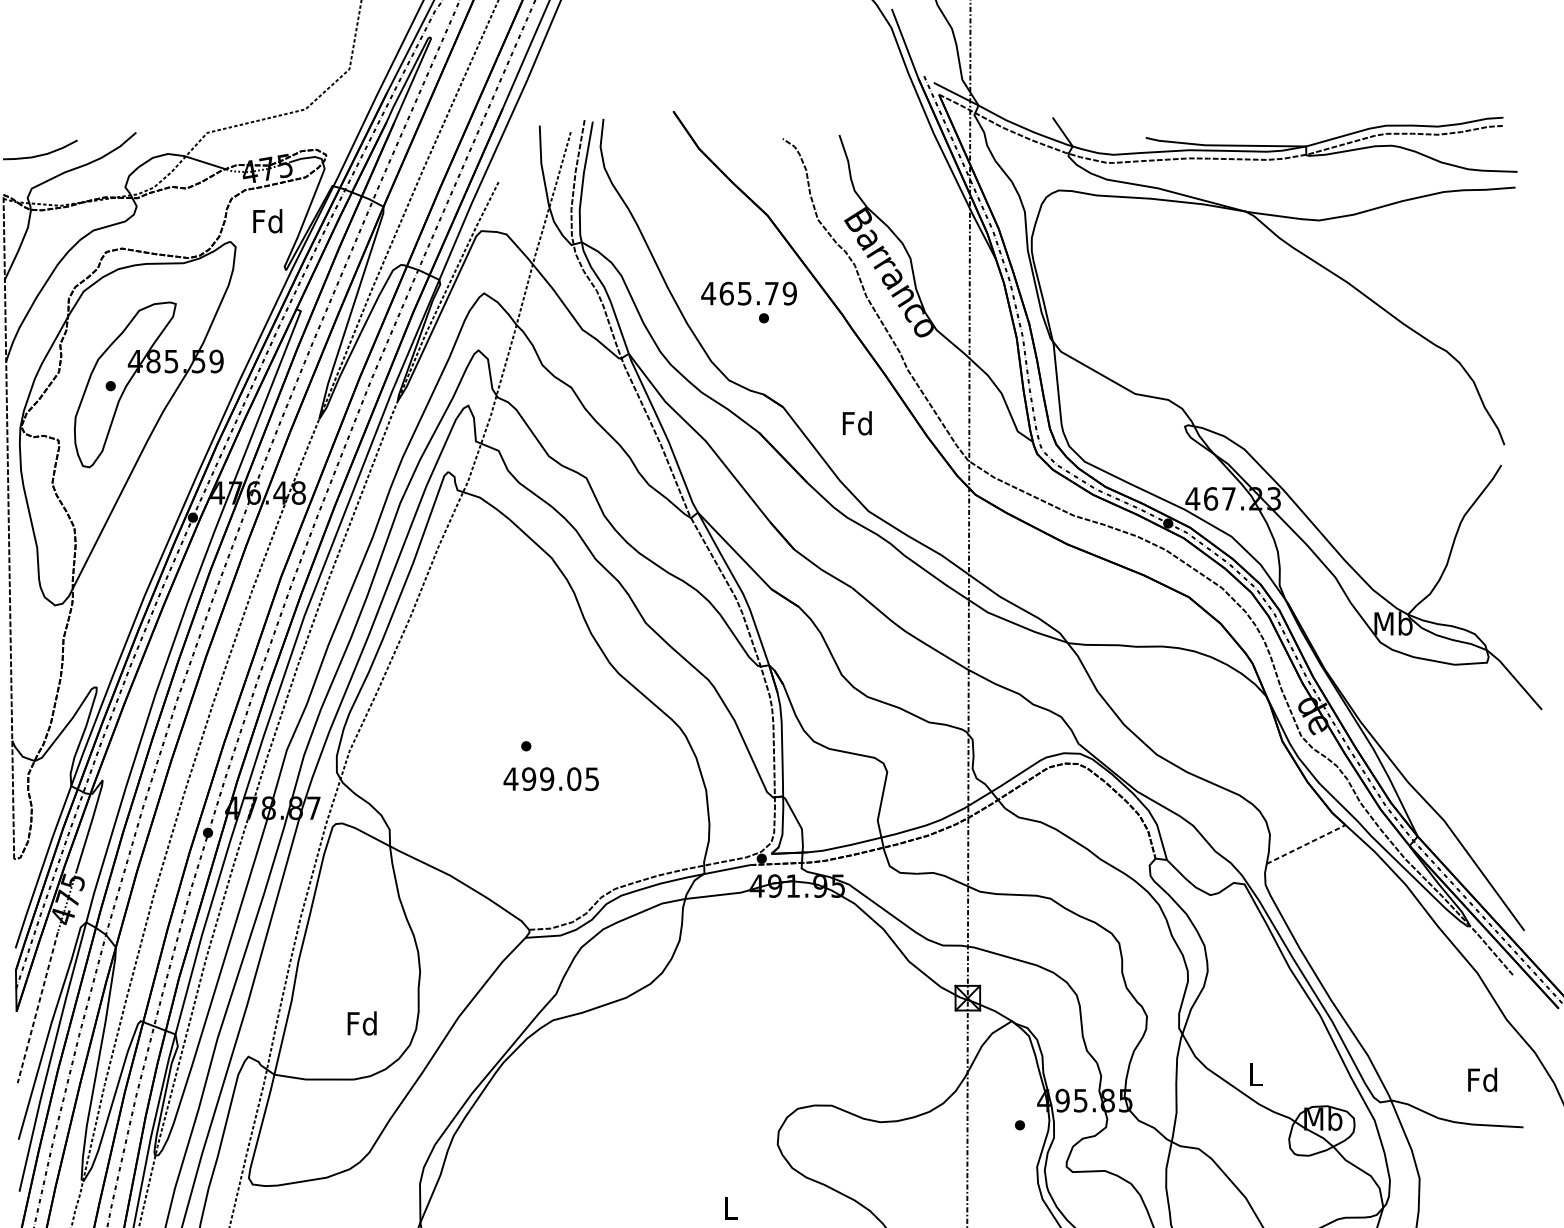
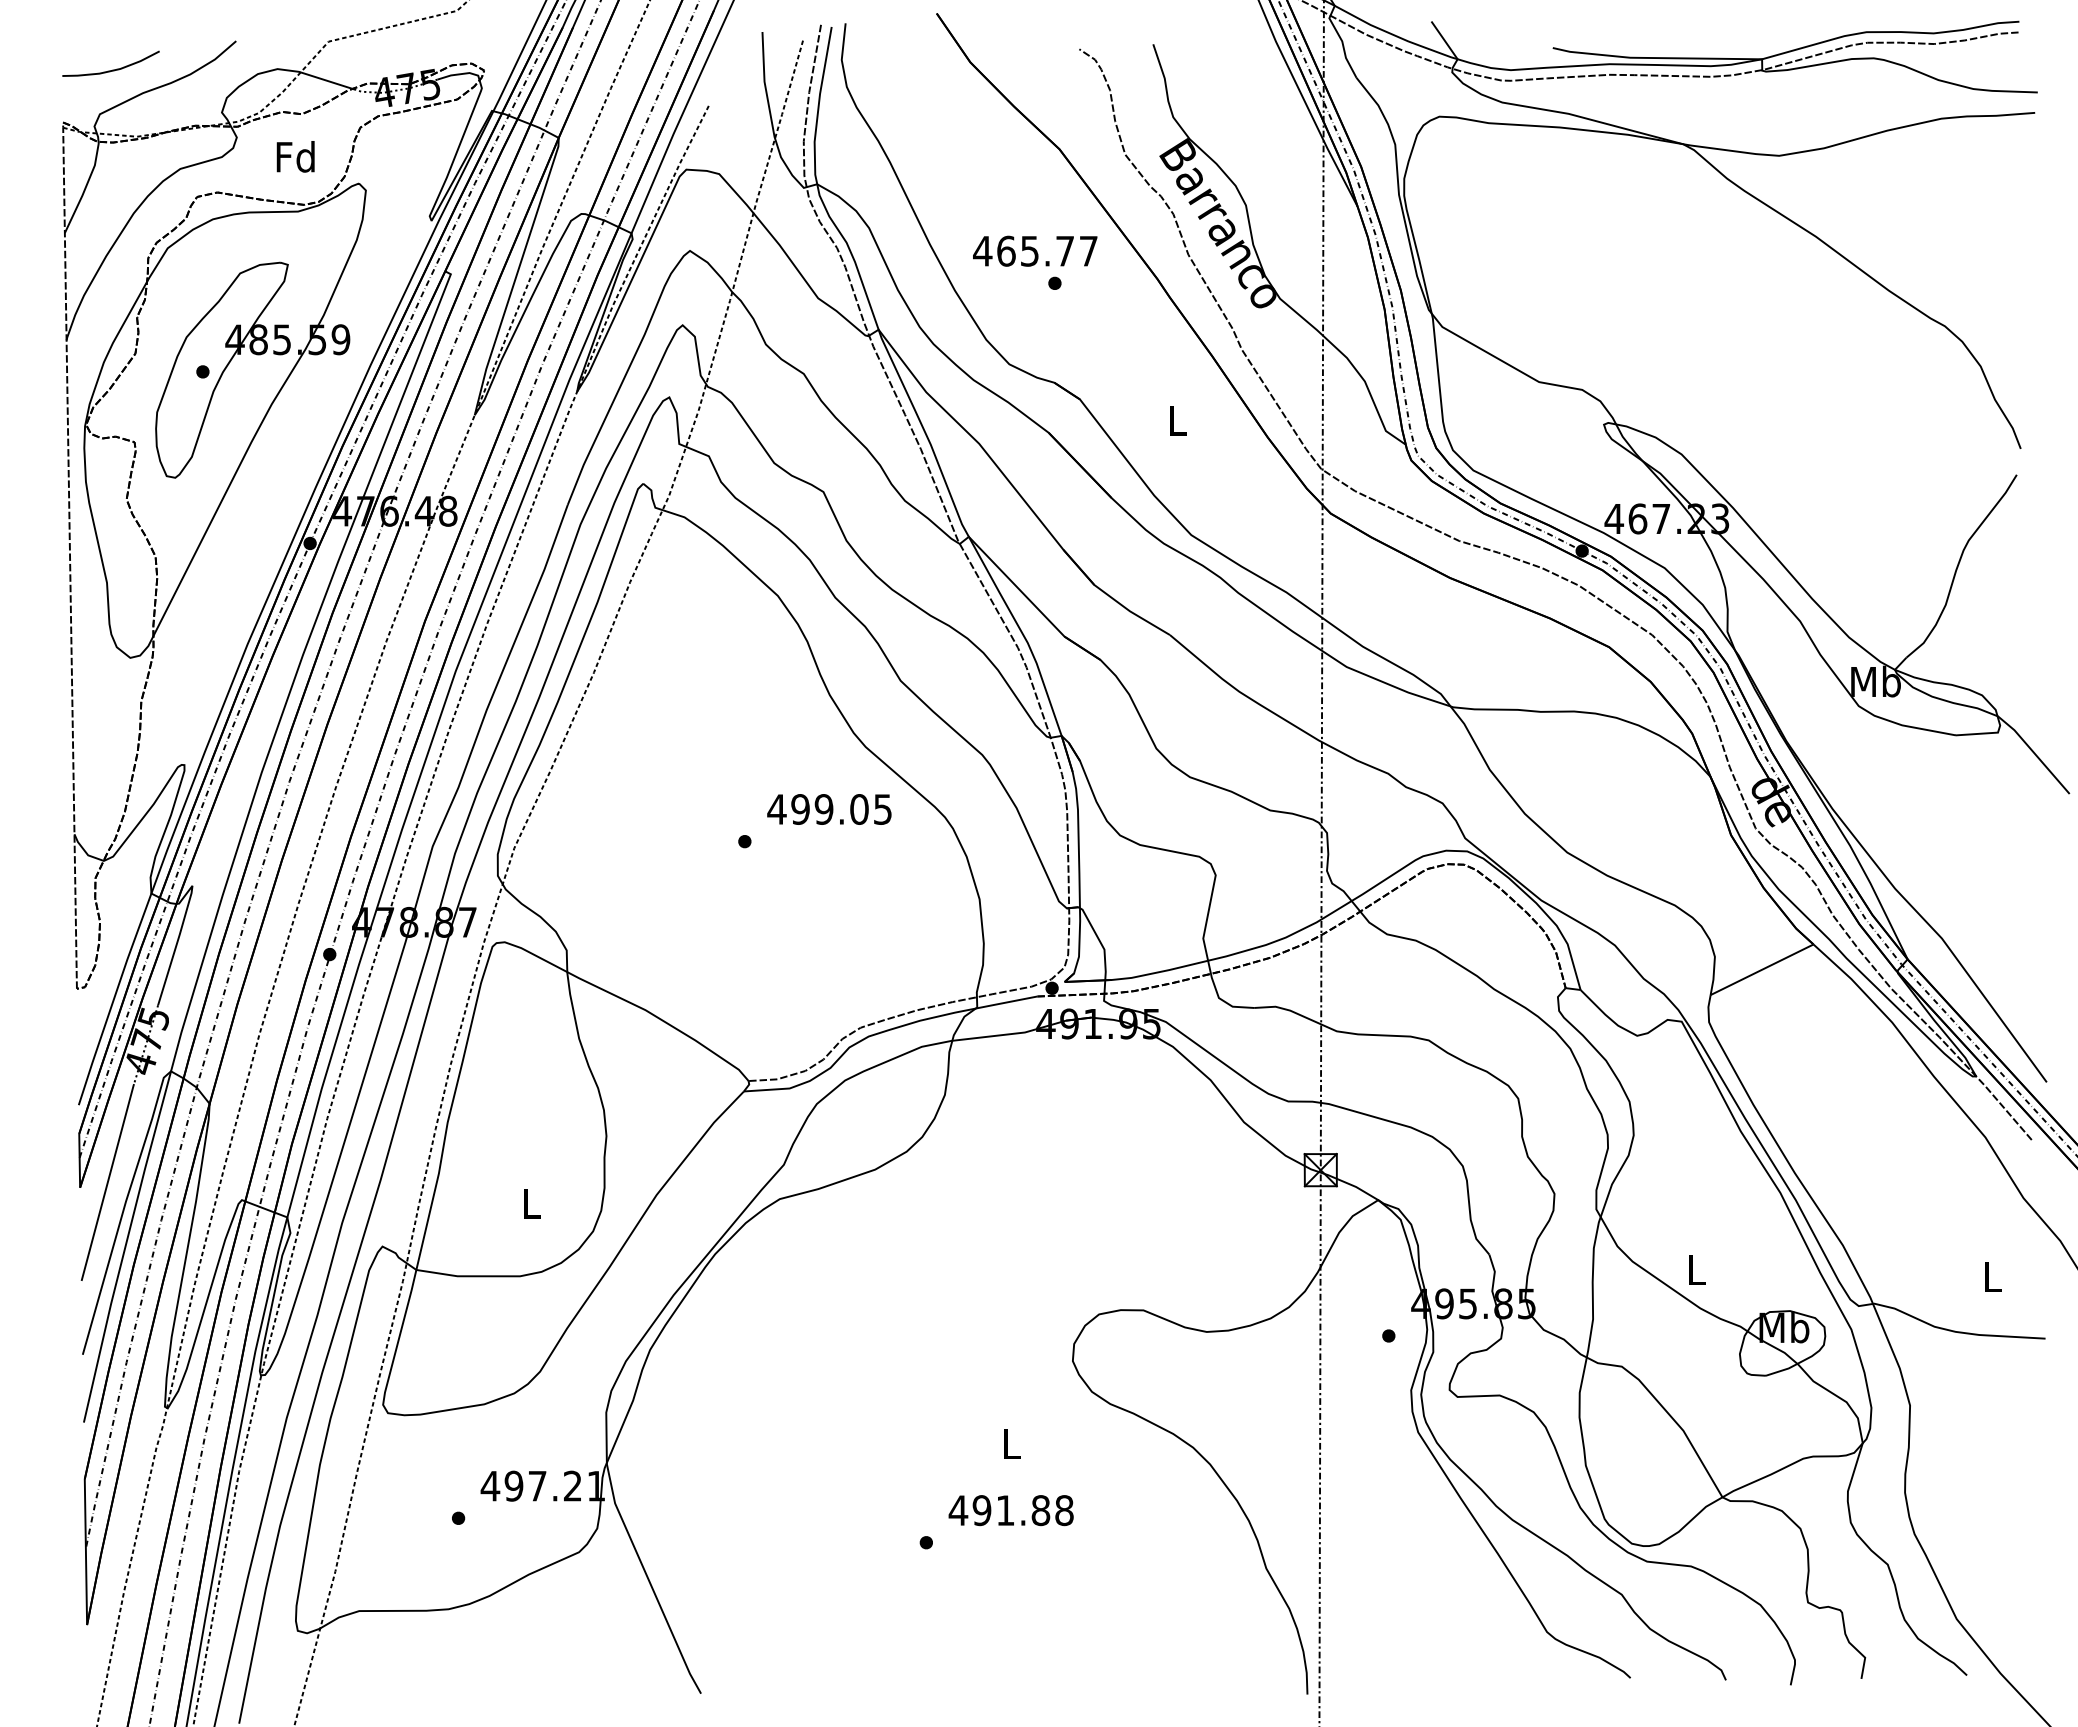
text: (267, 221) -> (295, 156), moved
text: (789, 293) -> (1088, 250), 465.79 -> 465.77
text: (857, 423) -> (1176, 420), Fd -> L
text: (551, 779) -> (829, 809), moved
line: (1306, 844) -> (1762, 969), dashed -> solid
line: (37, 1007) -> (107, 1182), dashed -> solid
text: (361, 1022) -> (530, 1202), Fd -> L
text: (1482, 1079) -> (1992, 1276), Fd -> L

